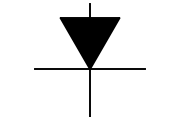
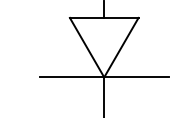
fill: (89, 43) -> (103, 47), removed

